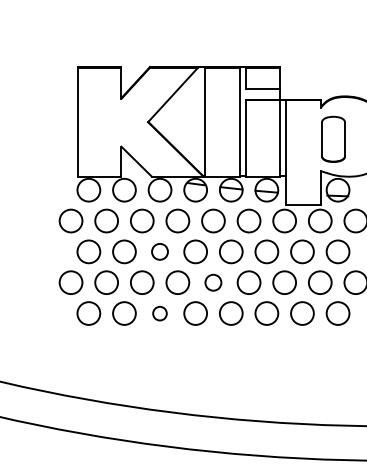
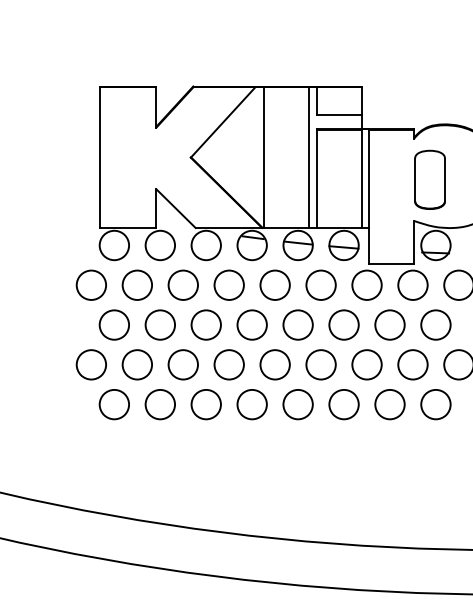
part: (159, 251) -> (205, 324), size x1.43
part: (212, 282) -> (274, 364), size x1.43
part: (159, 313) -> (205, 404), size x1.67

